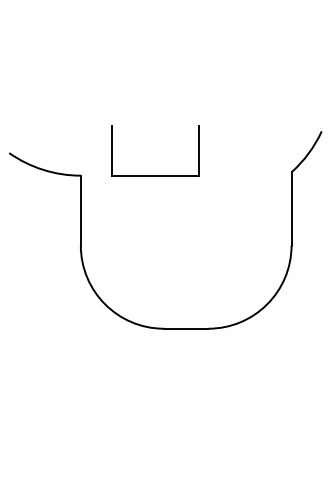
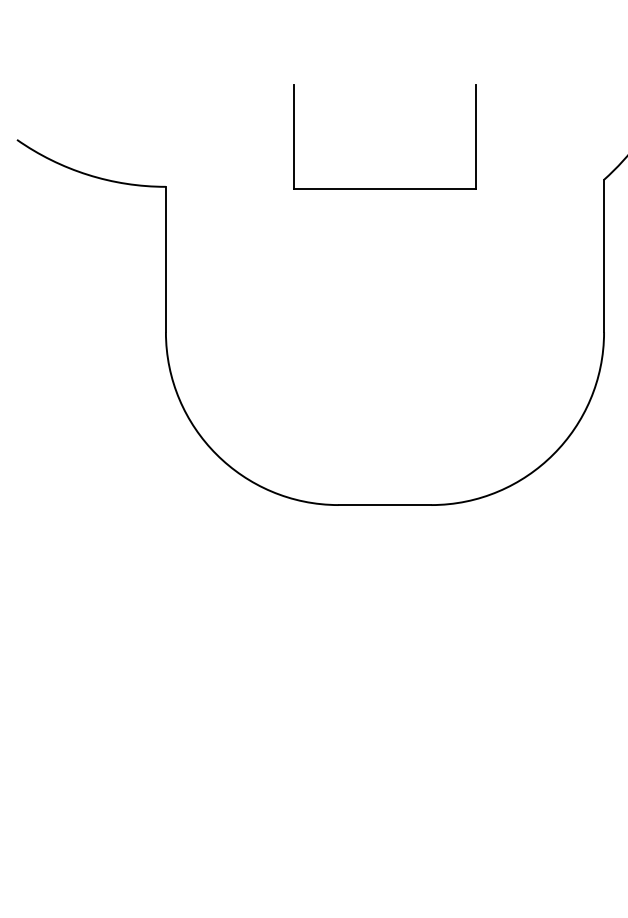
part: (155, 175) -> (385, 188), moved

